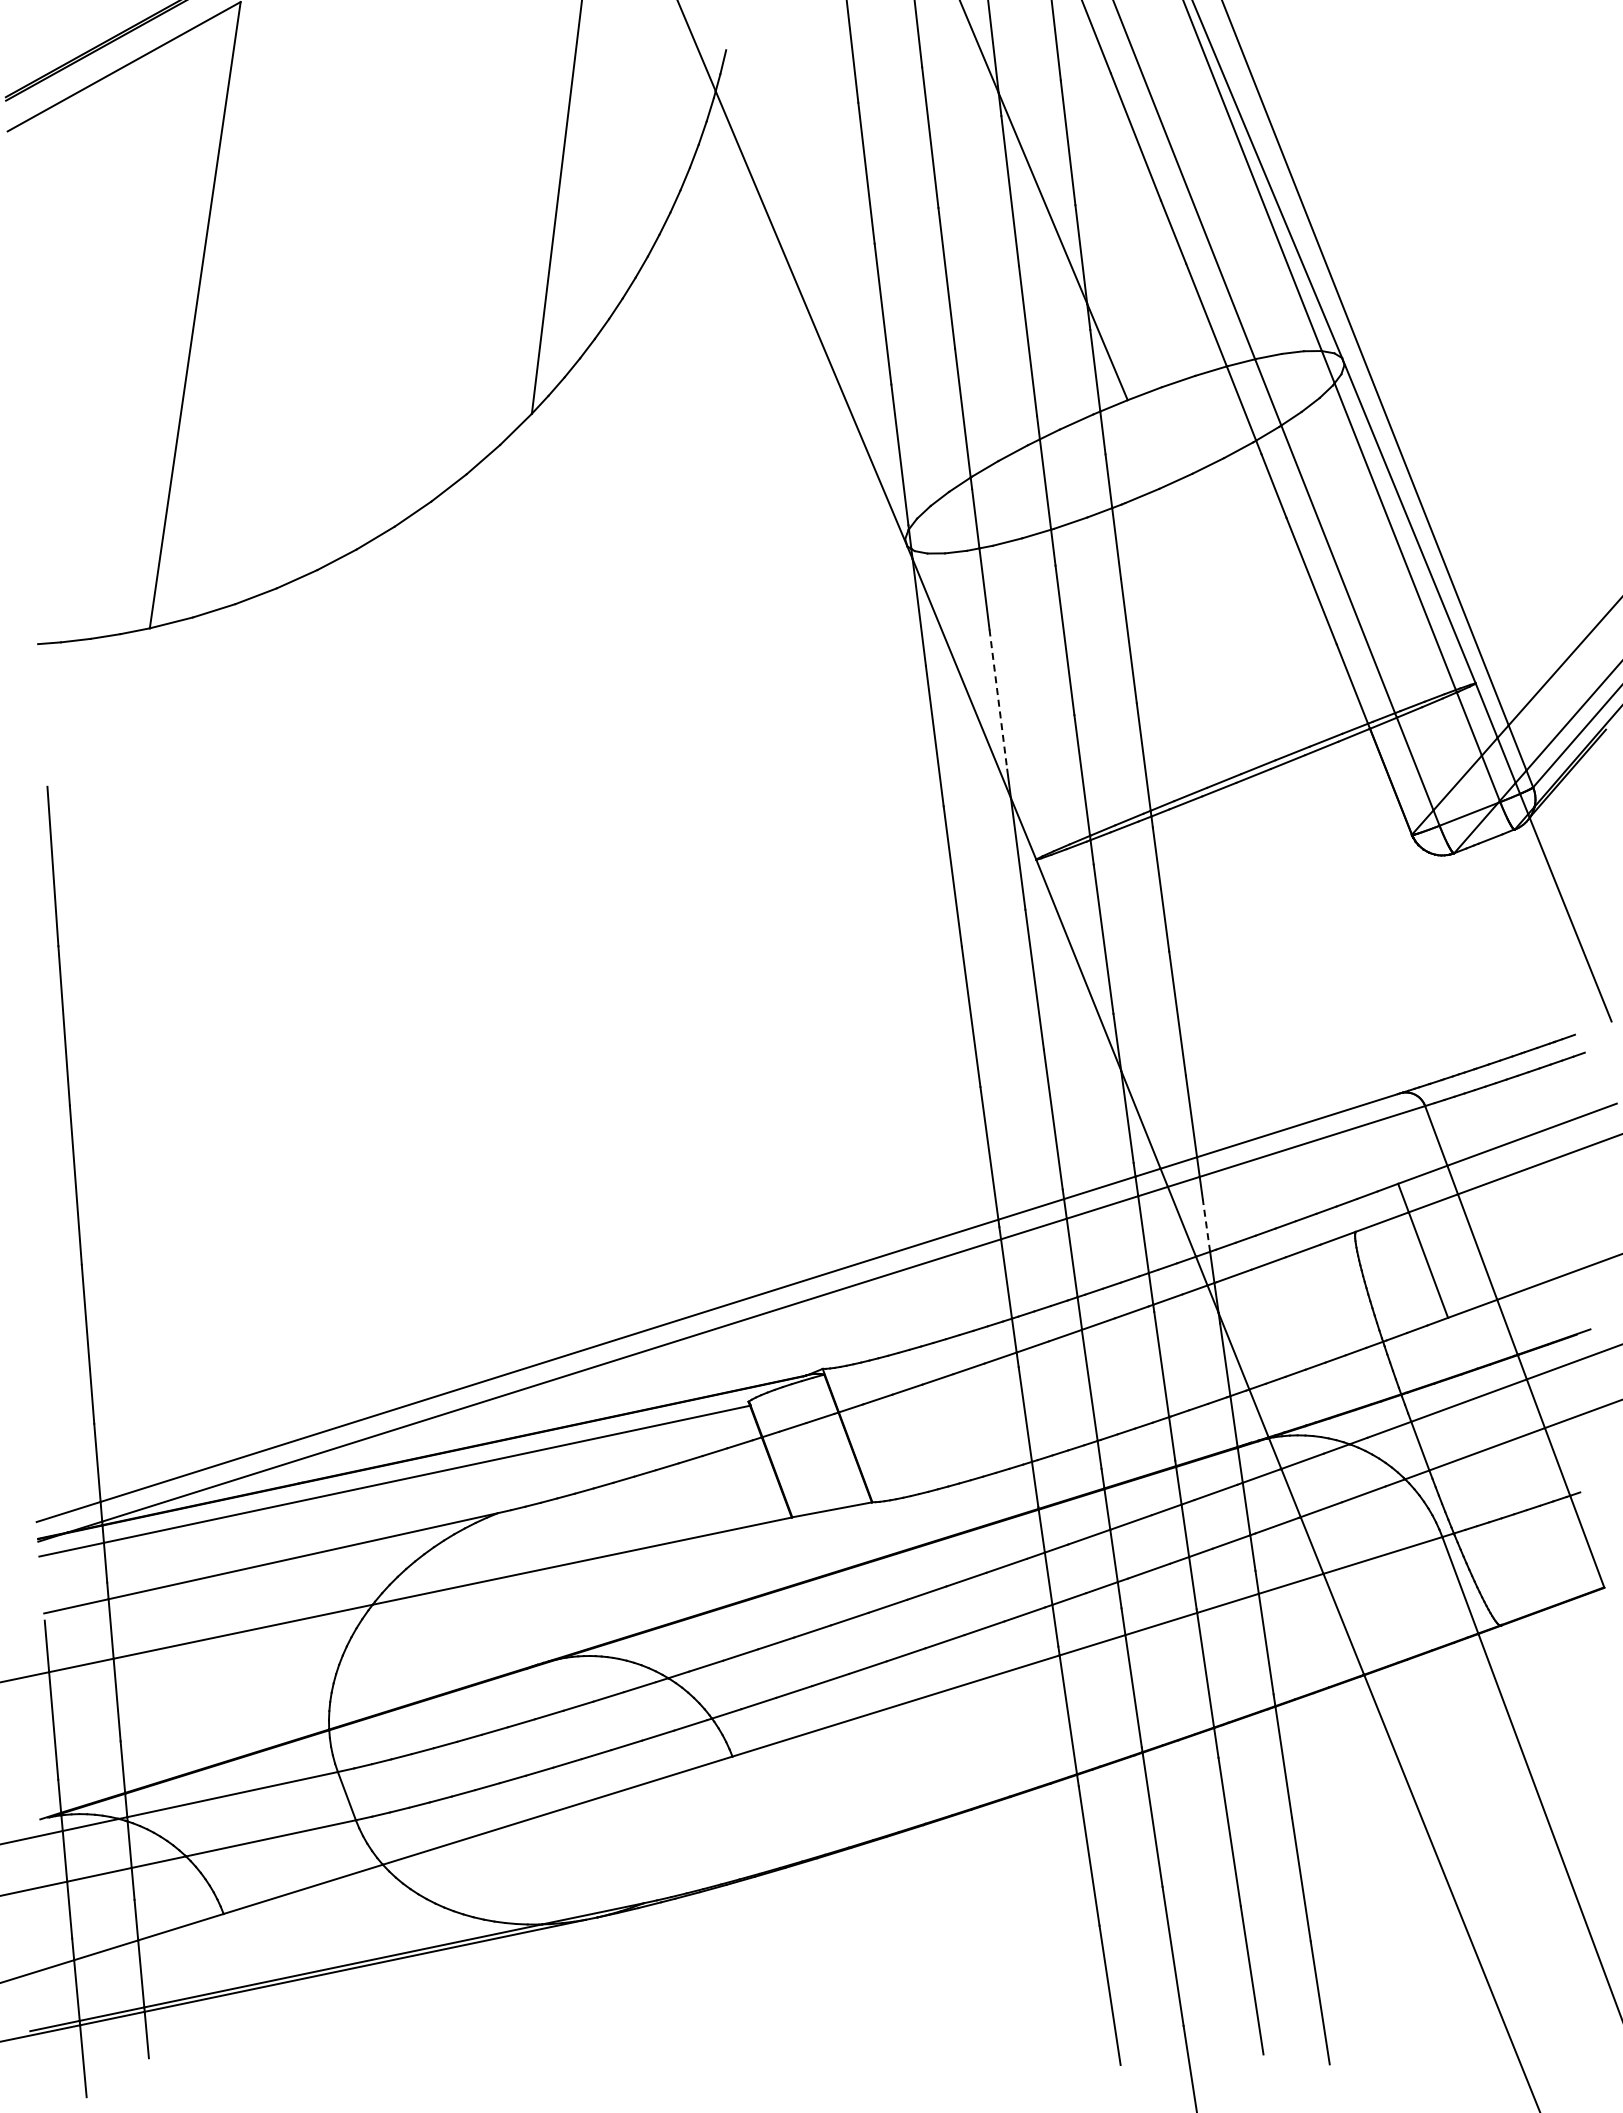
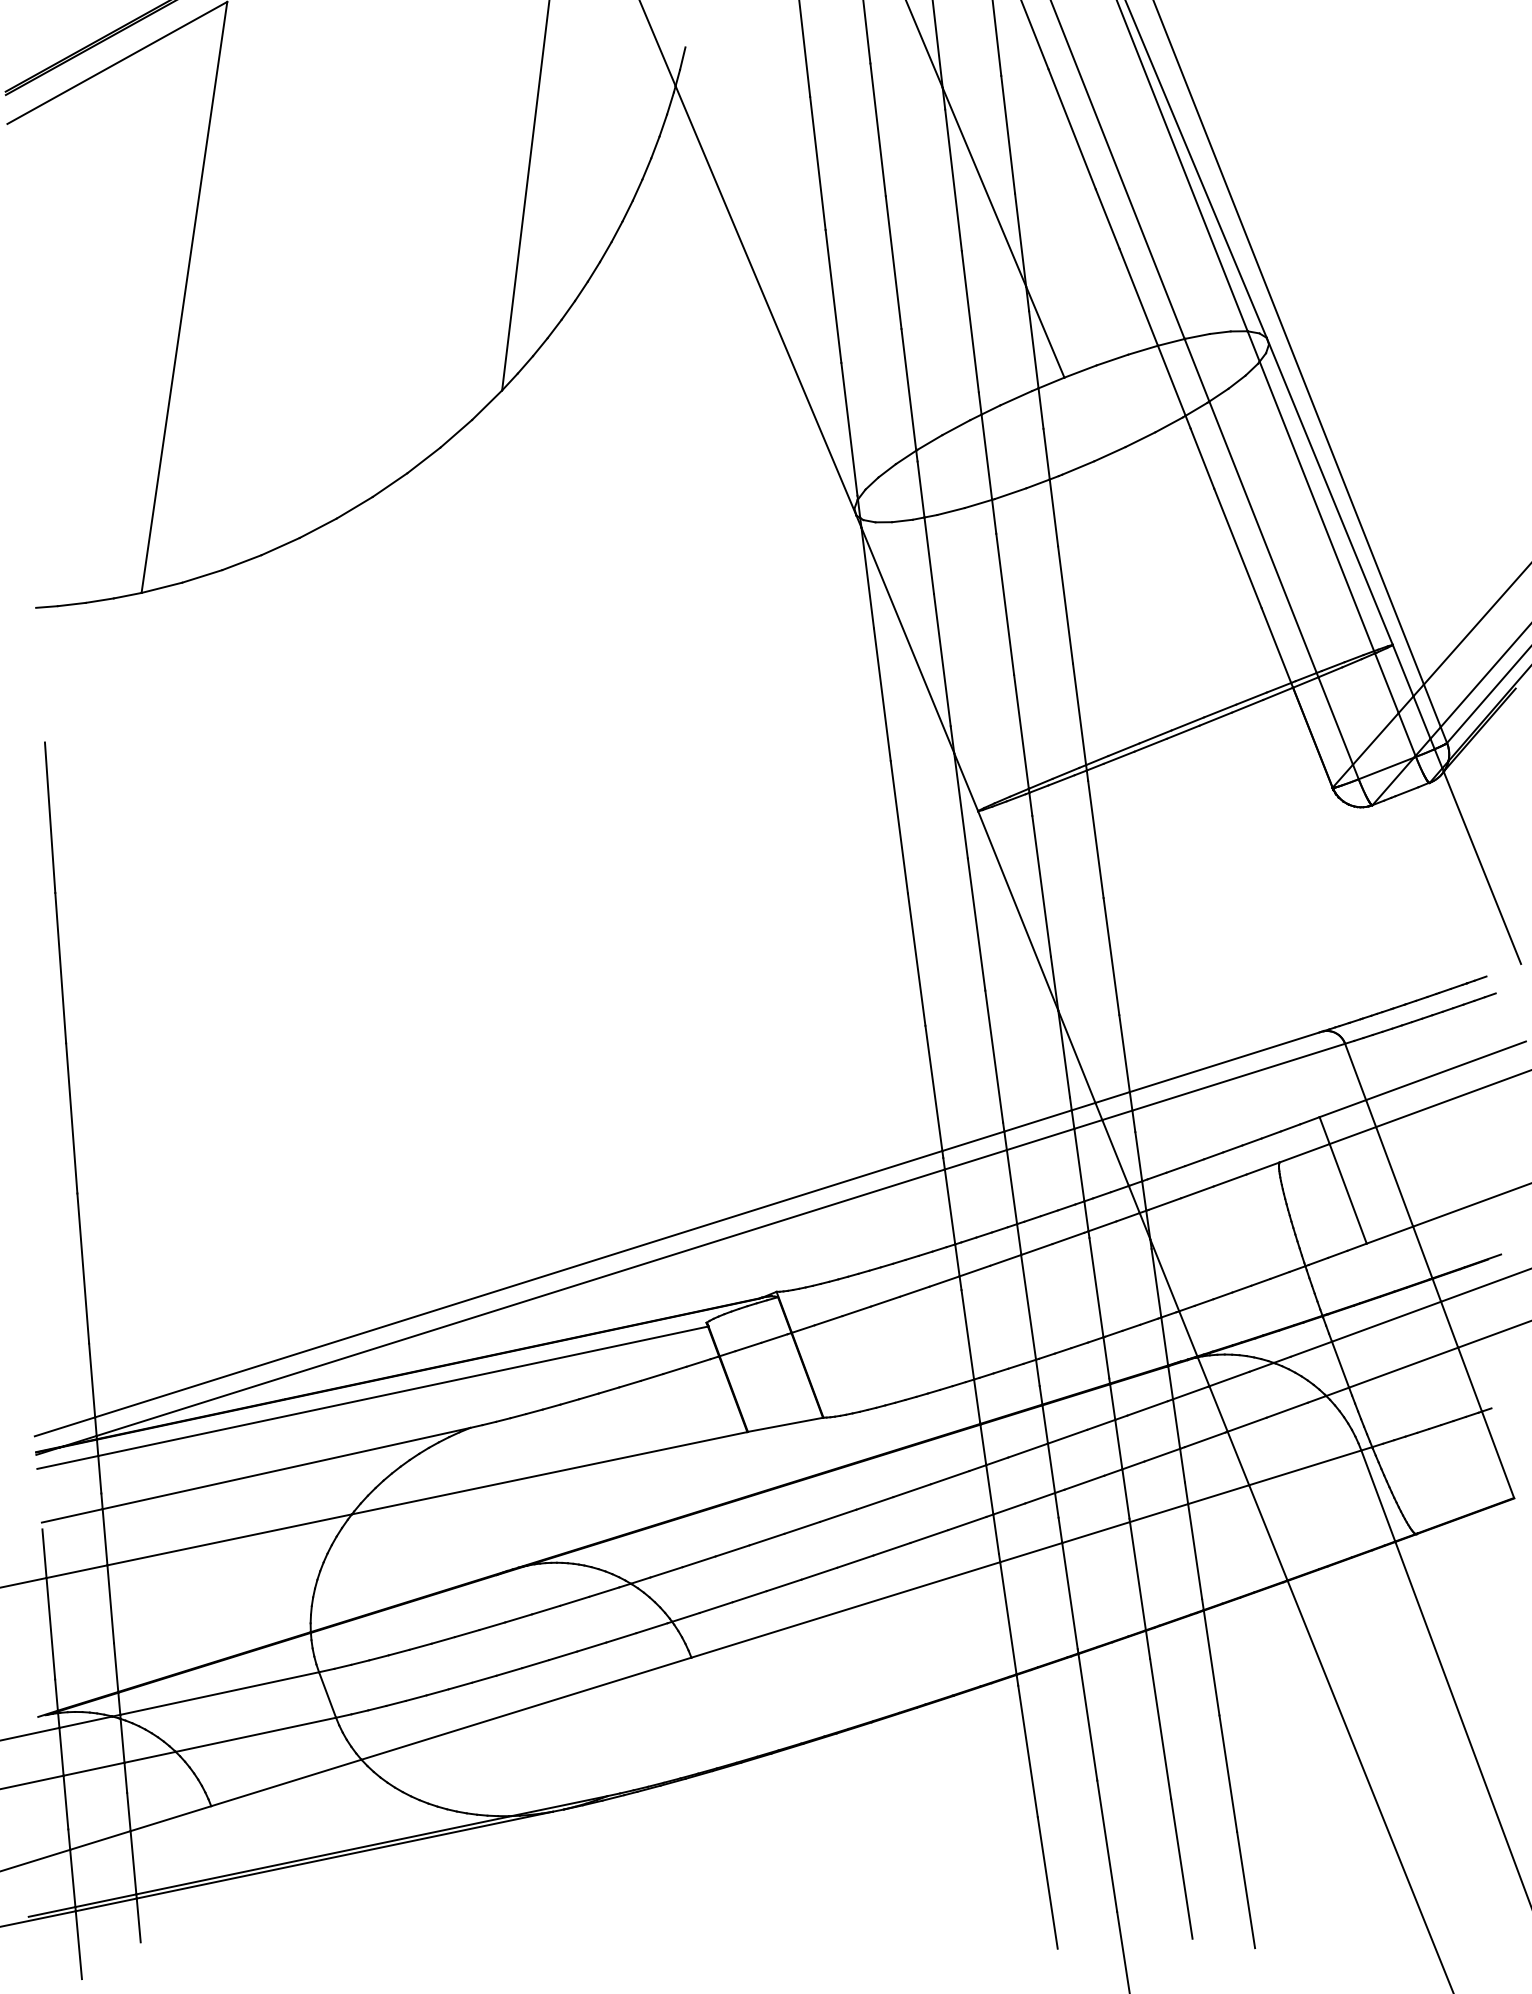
line: (998, 699) -> (942, 660), dashed -> solid
line: (1206, 1225) -> (1138, 1156), dashed -> solid

